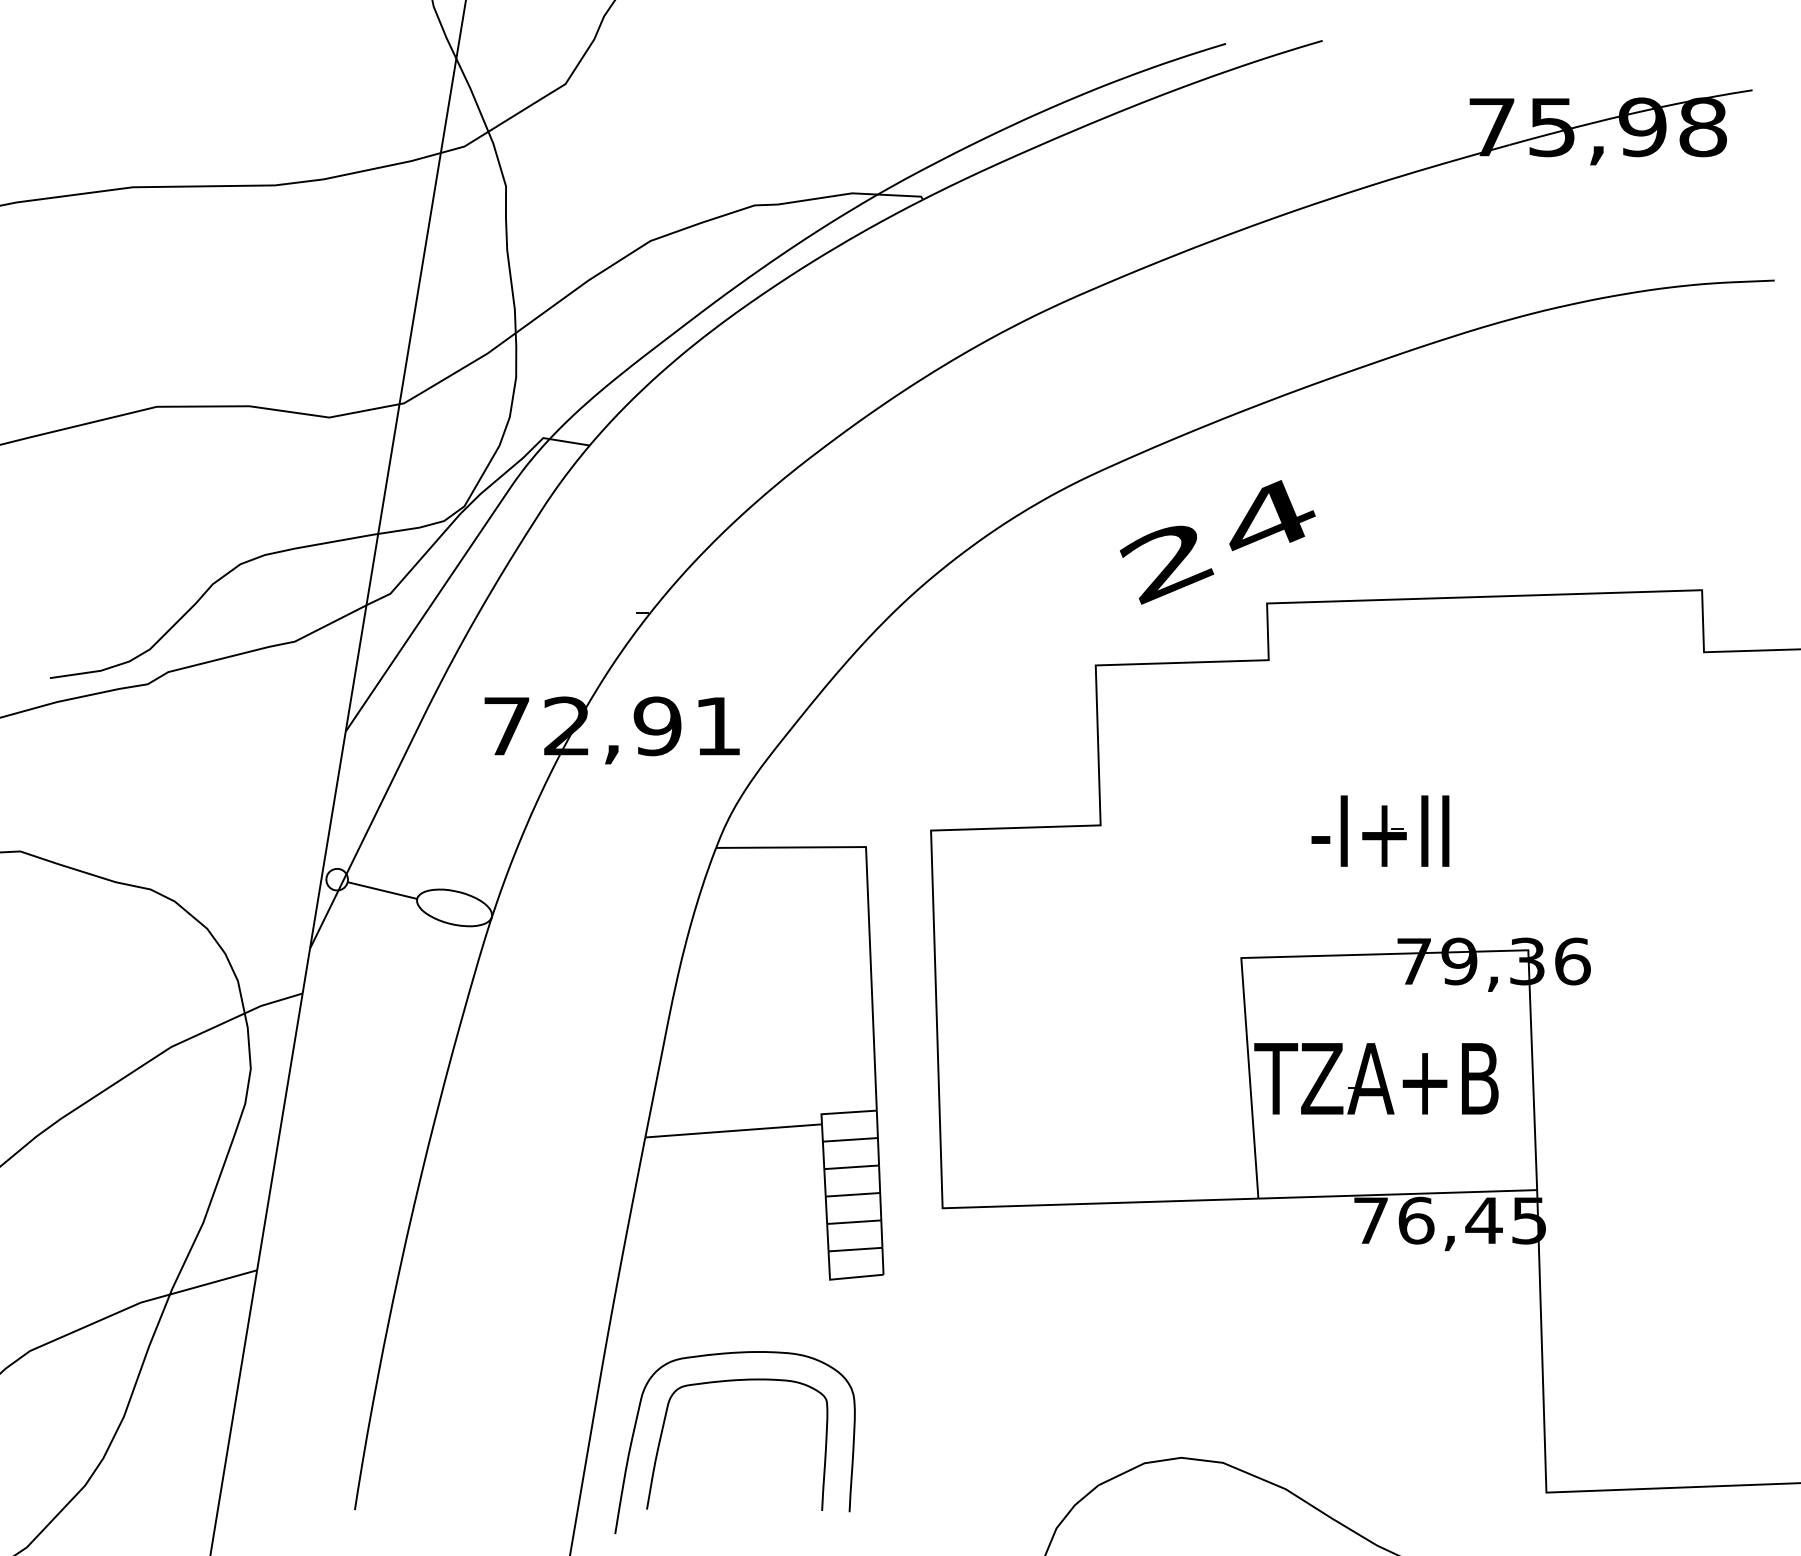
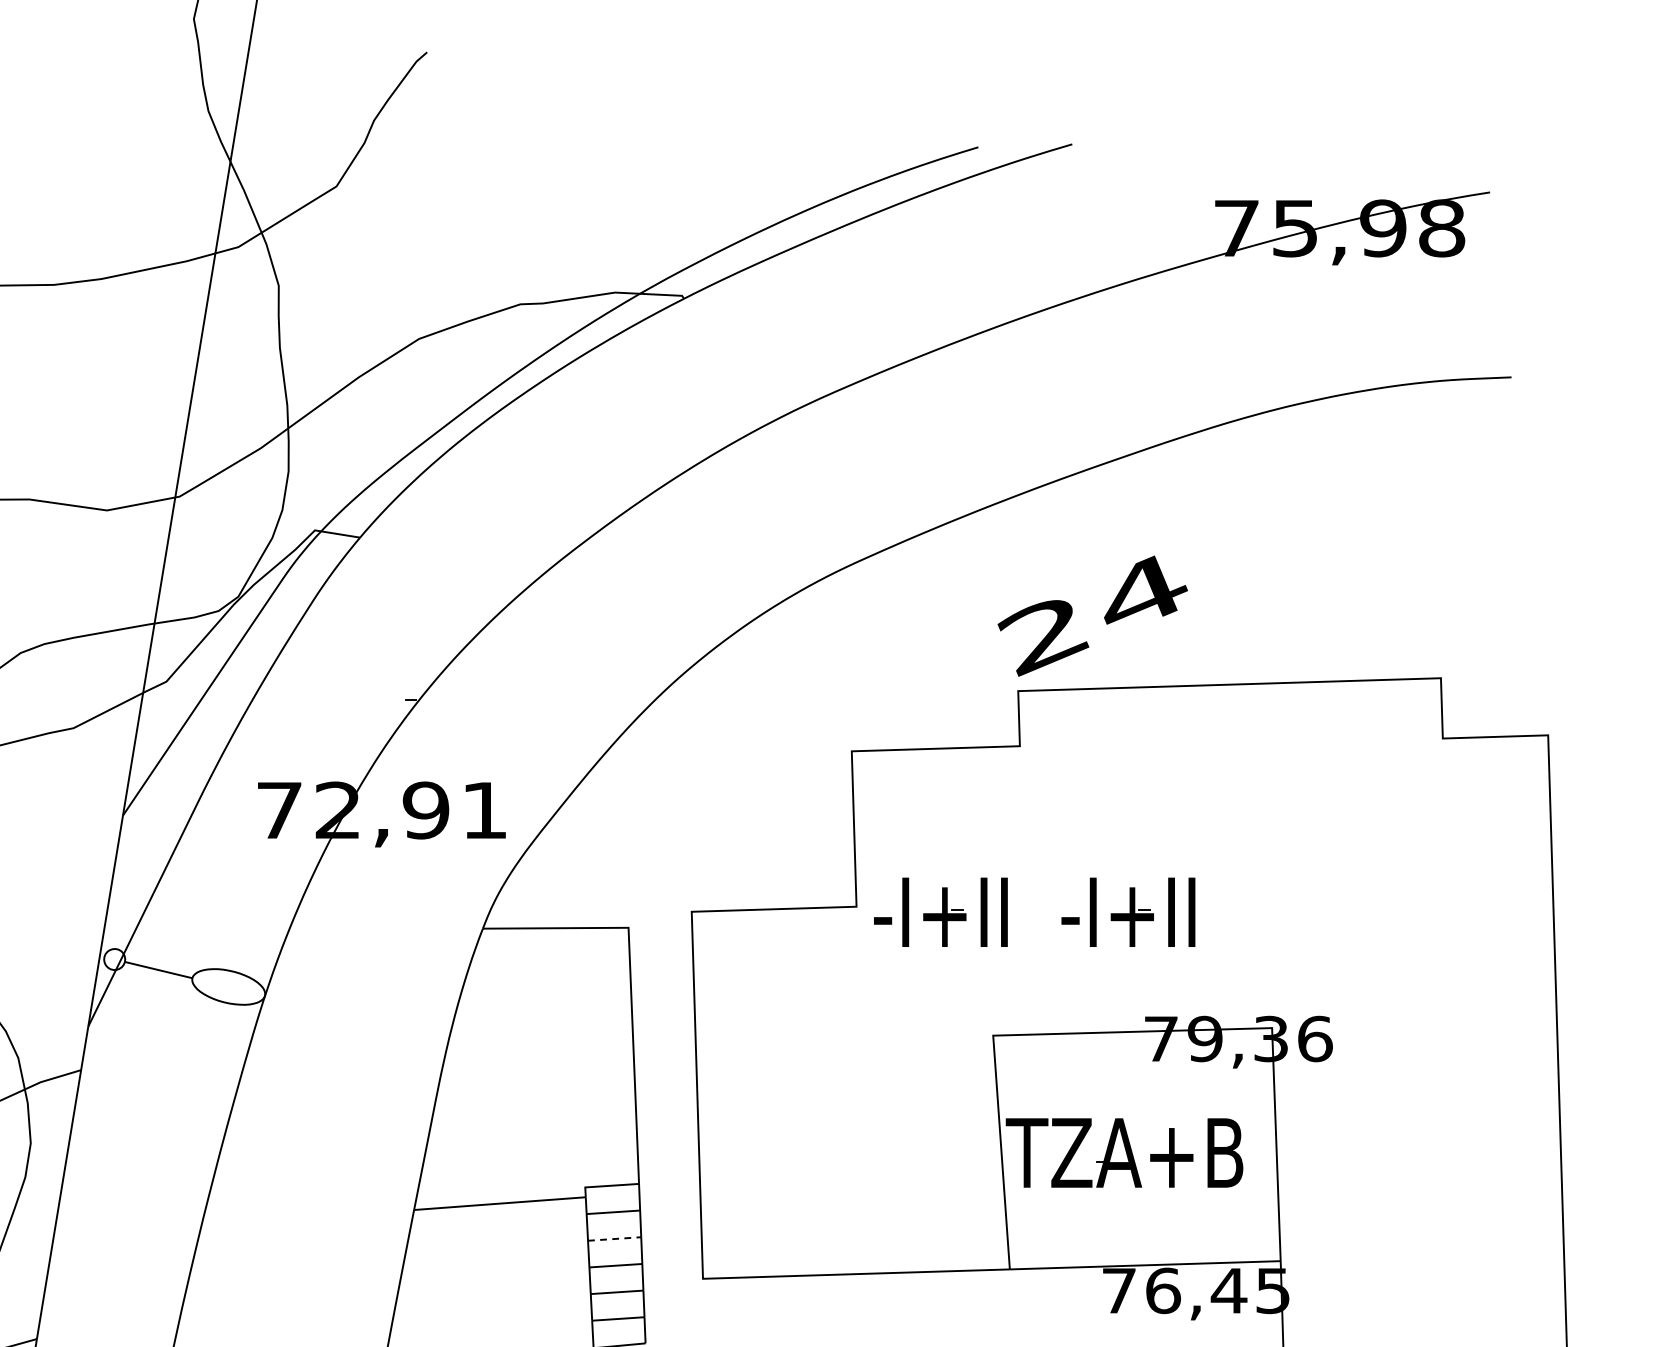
text: (1217, 542) -> (1092, 616), moved
part: (1187, 830) -> (940, 911), added
line: (852, 1167) -> (615, 1239), solid -> dashed

